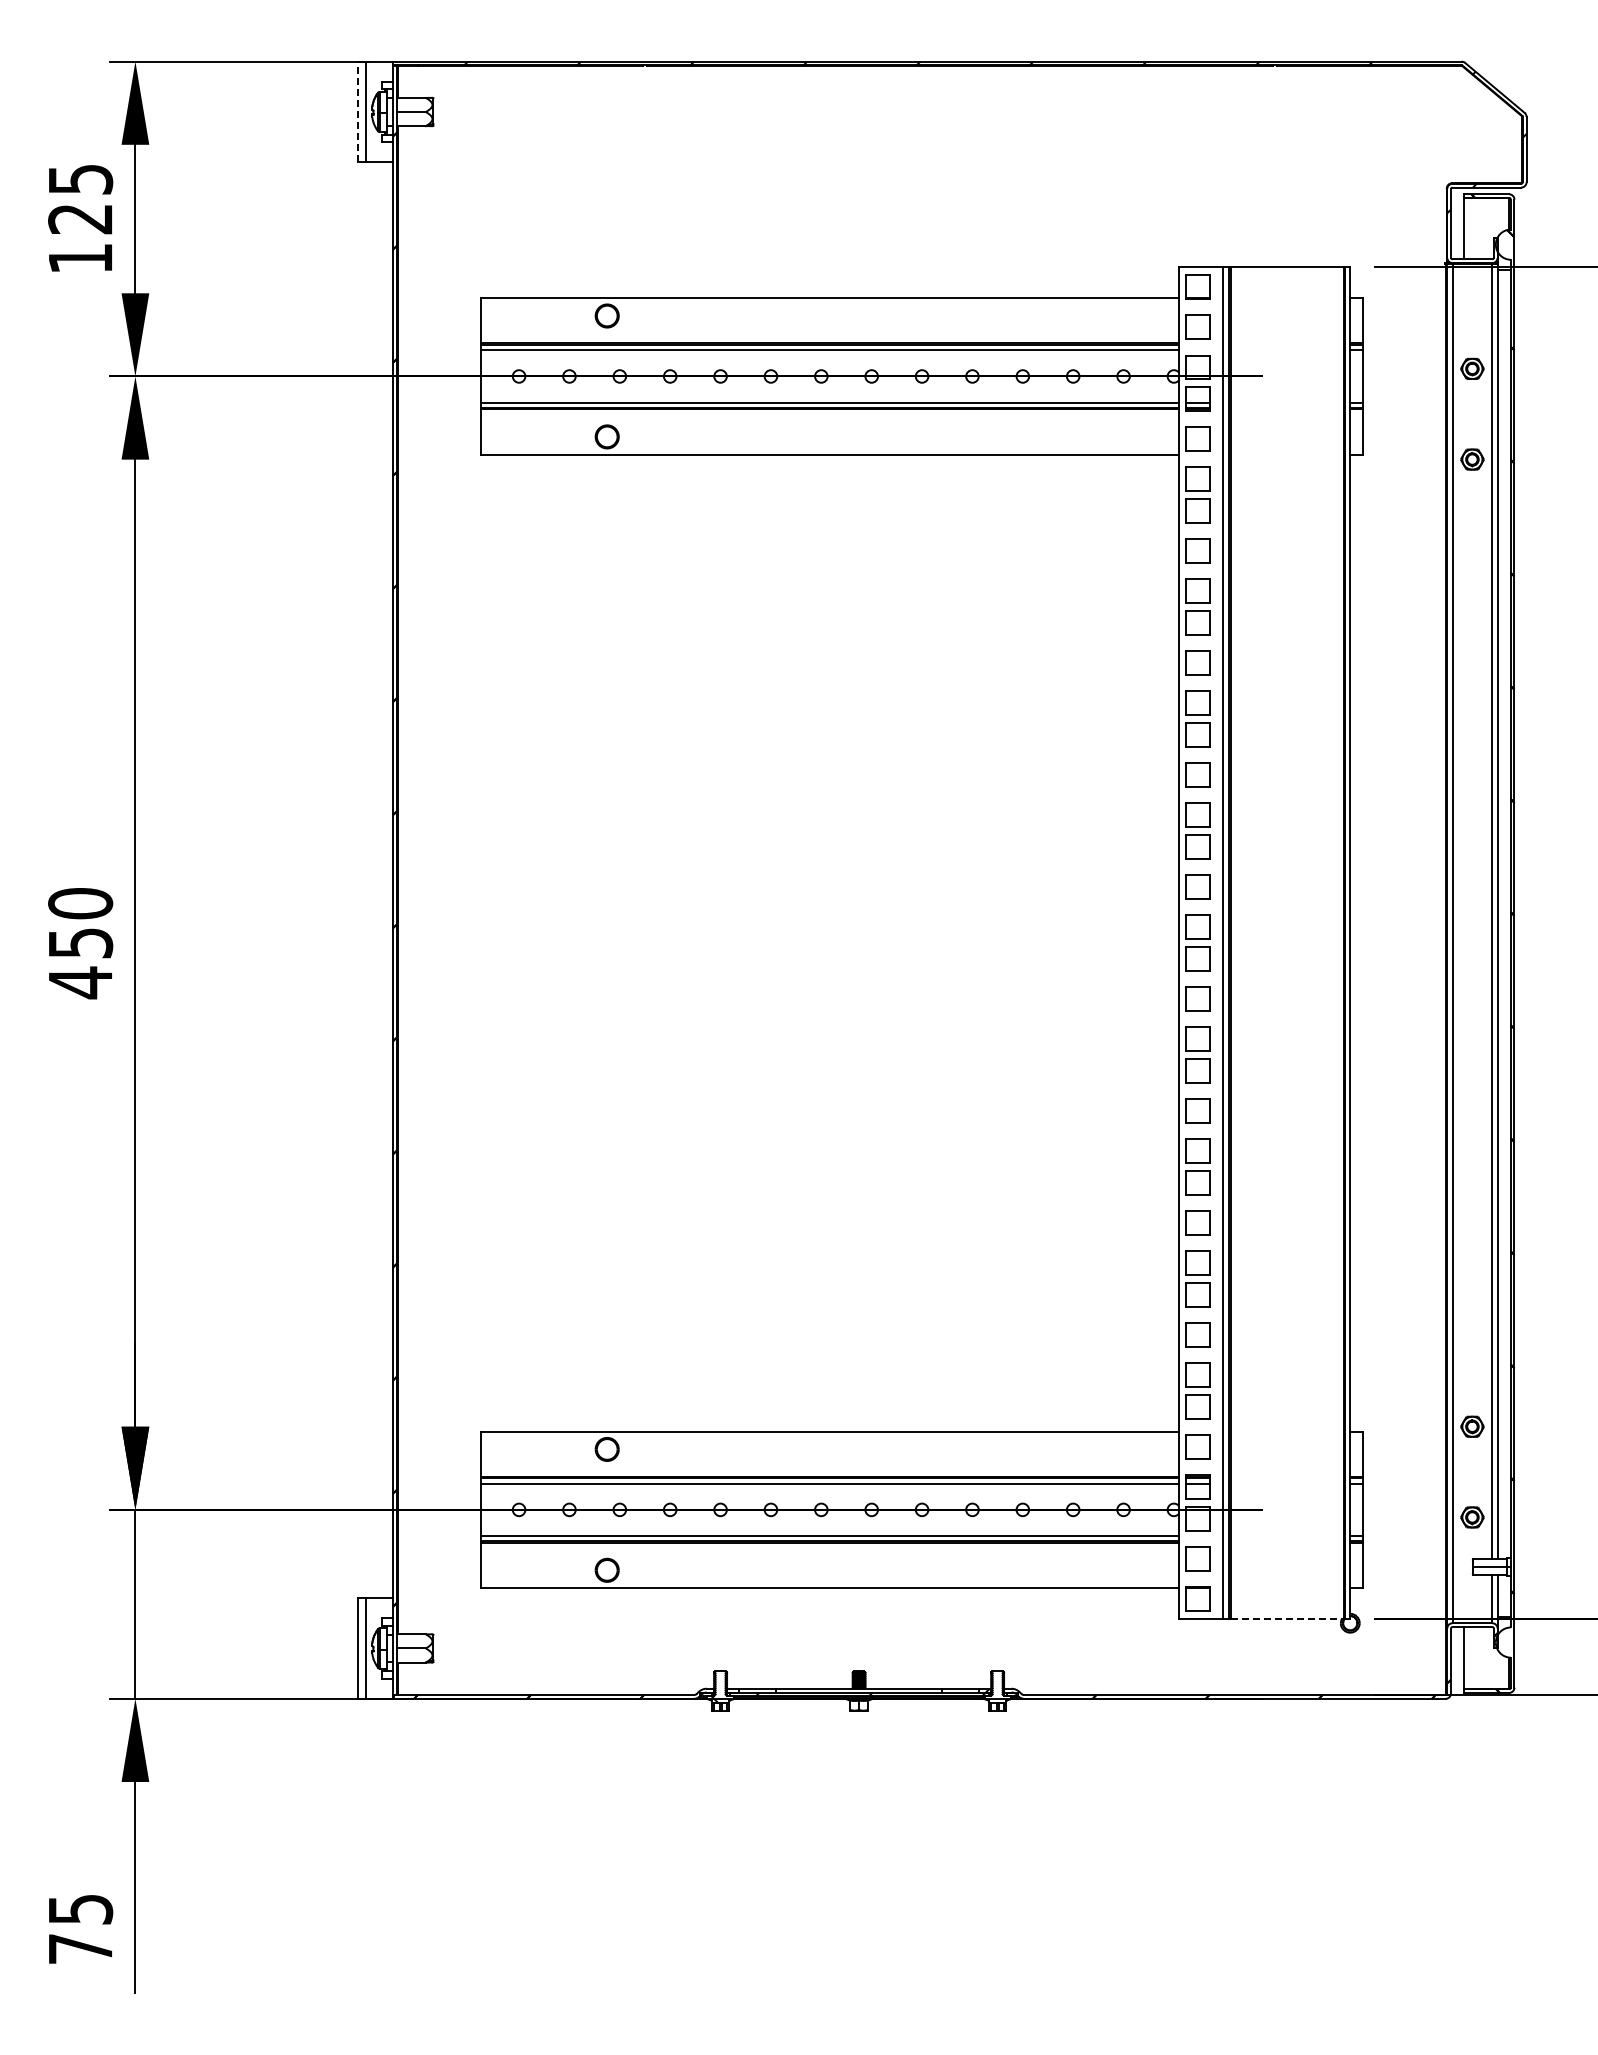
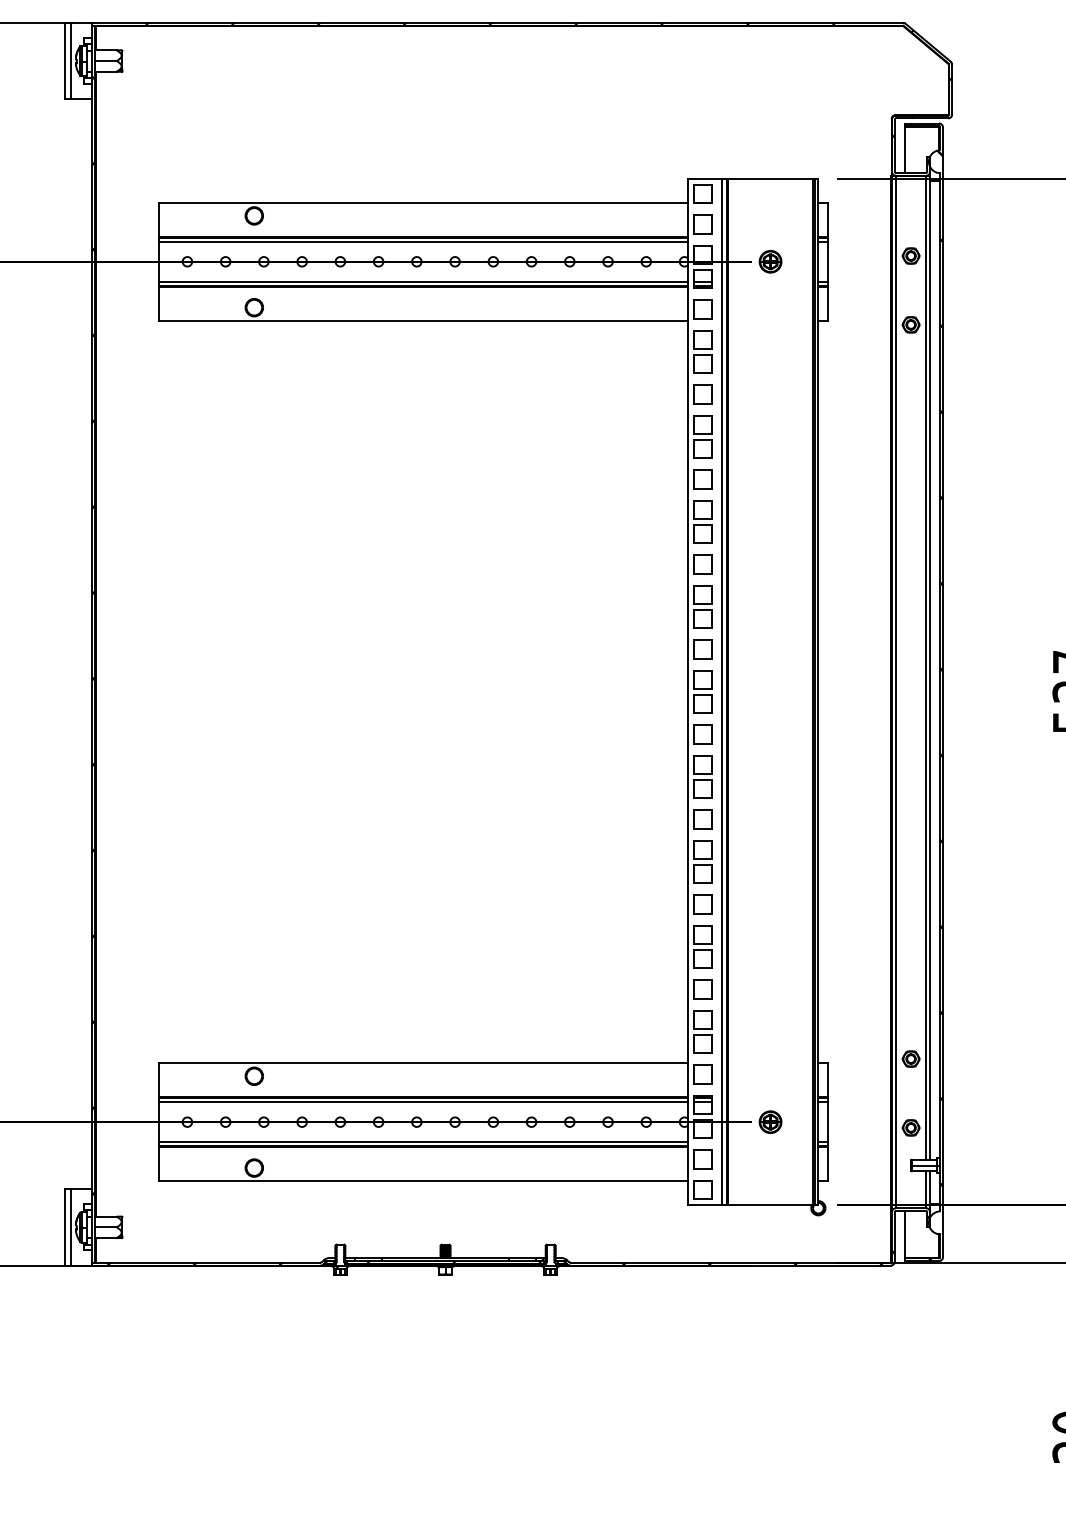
line: (357, 111) -> (64, 60), dashed -> solid
part: (1287, 376) -> (770, 261), added
part: (1287, 1509) -> (770, 1121), added
line: (1287, 1618) -> (770, 1204), dashed -> solid

